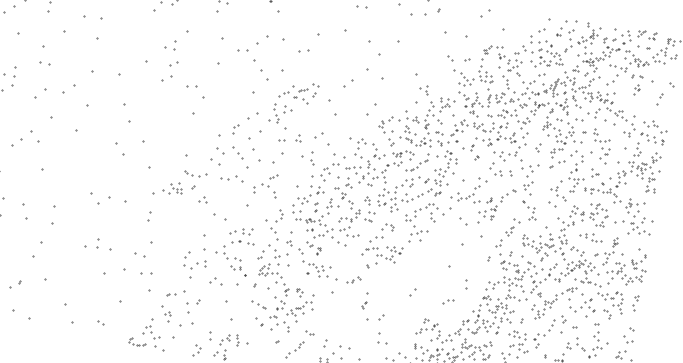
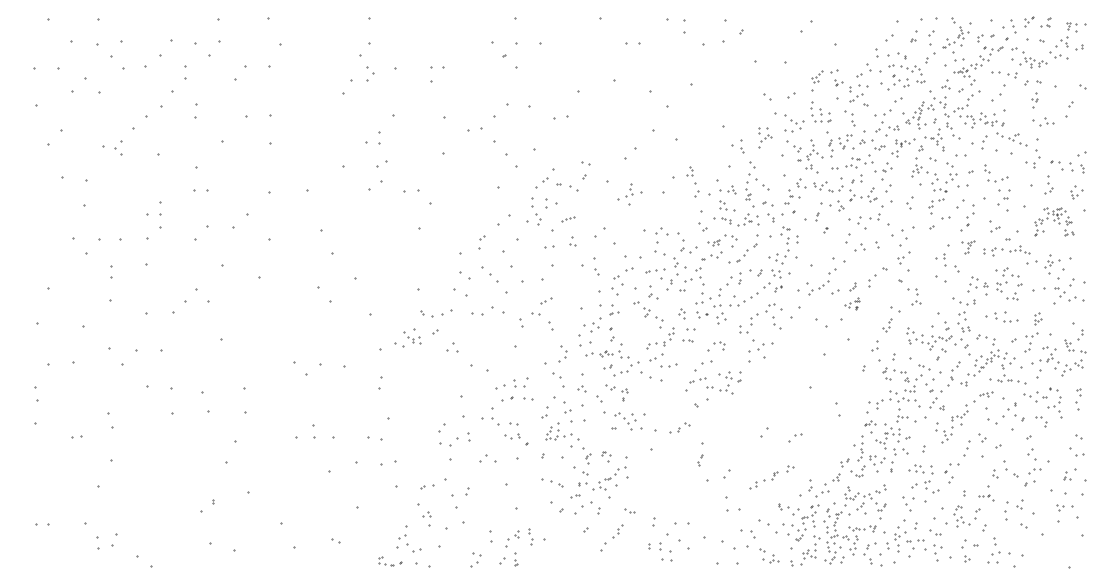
part: (303, 90) -> (568, 219), moved
part: (445, 105) -> (765, 137), moved
part: (651, 123) -> (1043, 121), moved
part: (381, 126) -> (691, 175), moved
part: (636, 176) -> (1053, 221), size x0.7
part: (574, 185) -> (968, 247), size x0.6
part: (331, 206) -> (633, 194), moved
part: (486, 211) -> (851, 303), size x0.6
part: (448, 301) -> (795, 437), moved
part: (426, 328) -> (763, 480), moved

